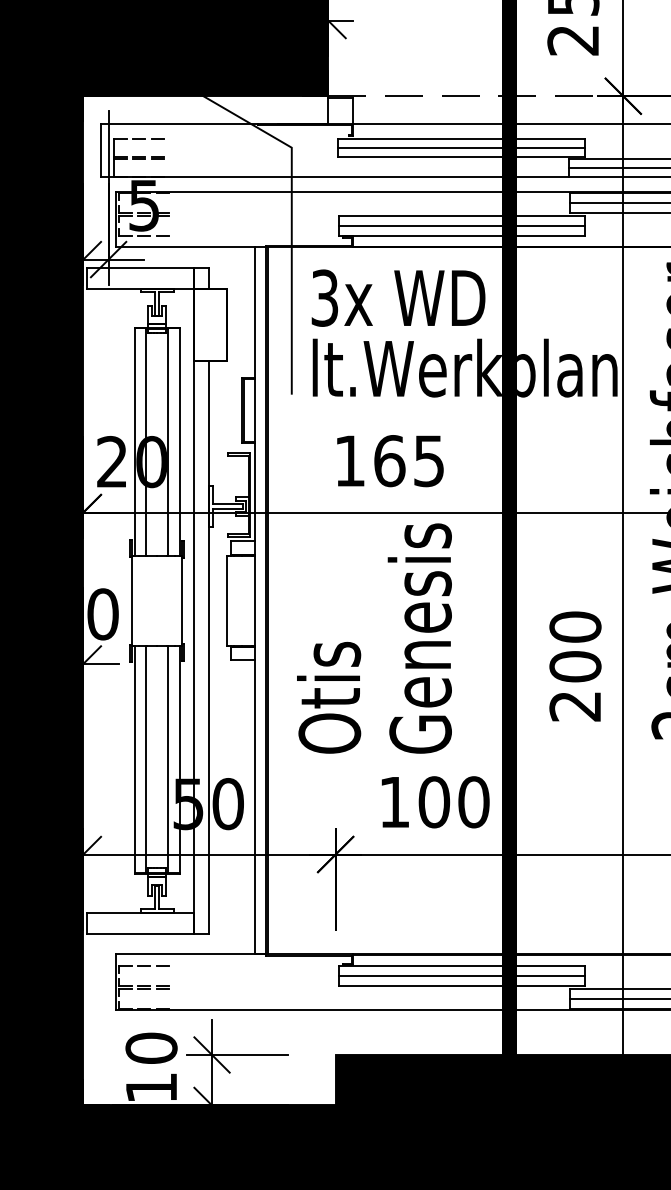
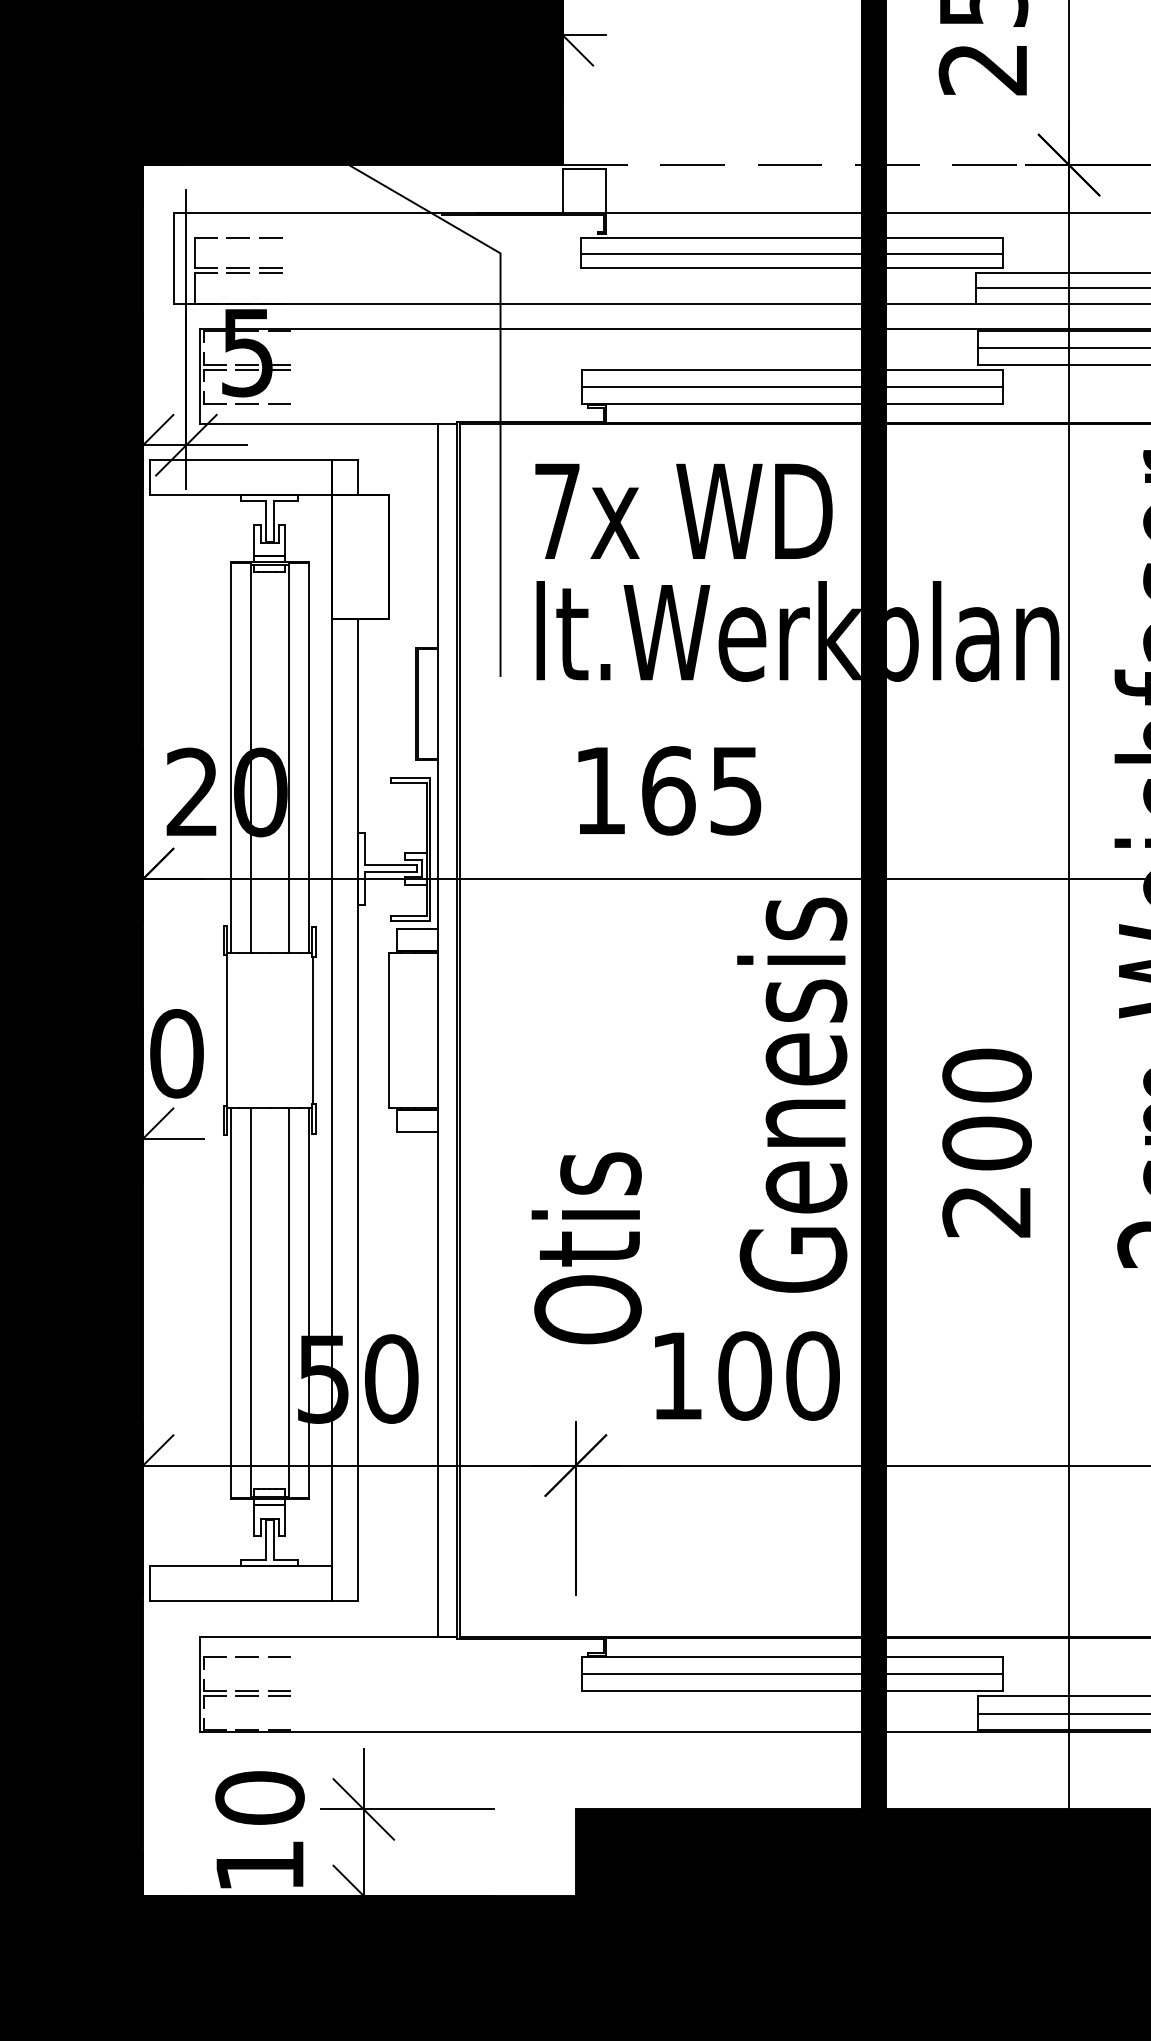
text: (324, 297) -> (556, 510), 3x -> 7x
text: (419, 638) -> (791, 1095), moved
text: (329, 697) -> (587, 1247), moved

